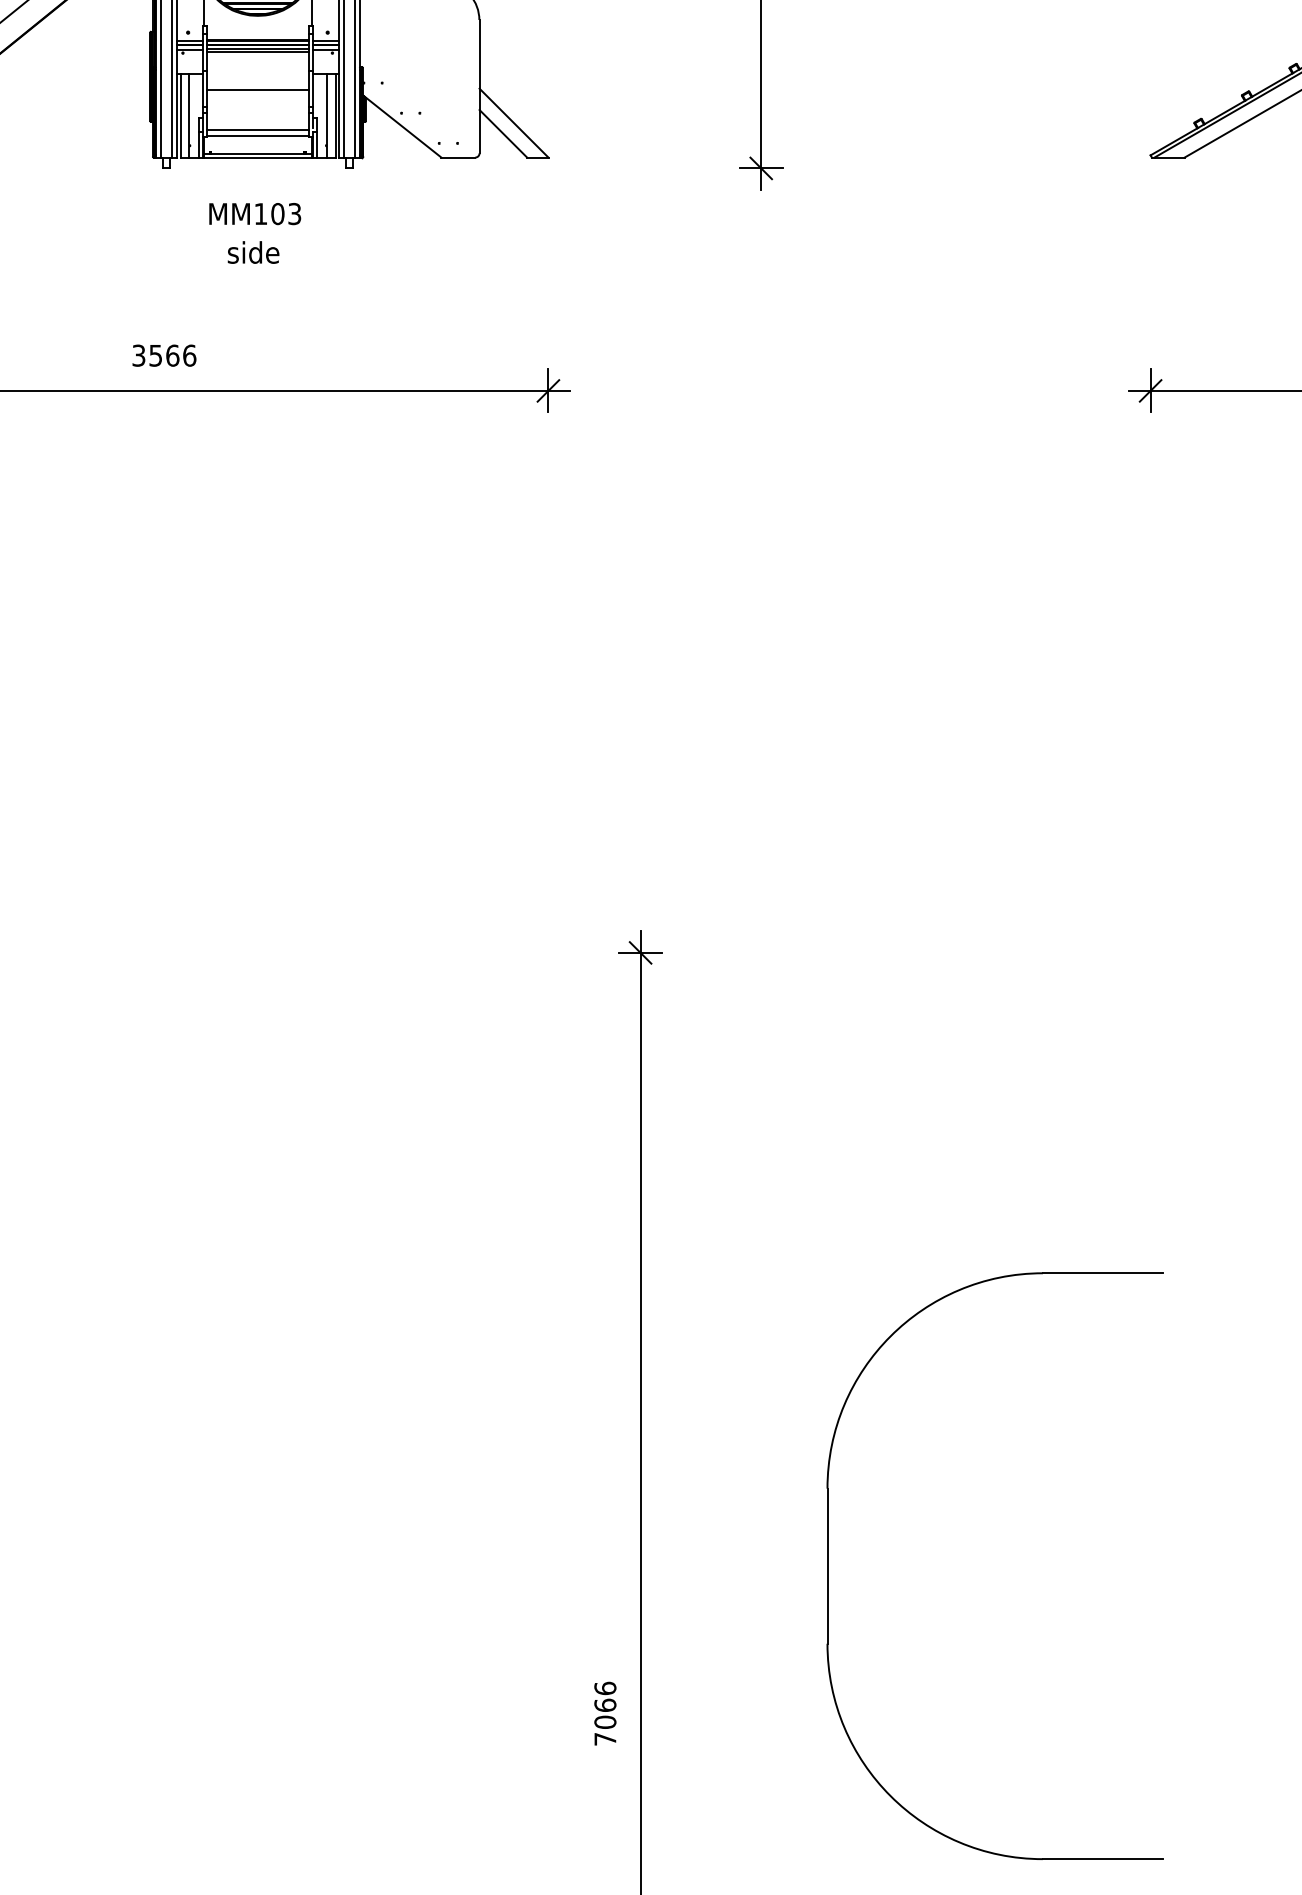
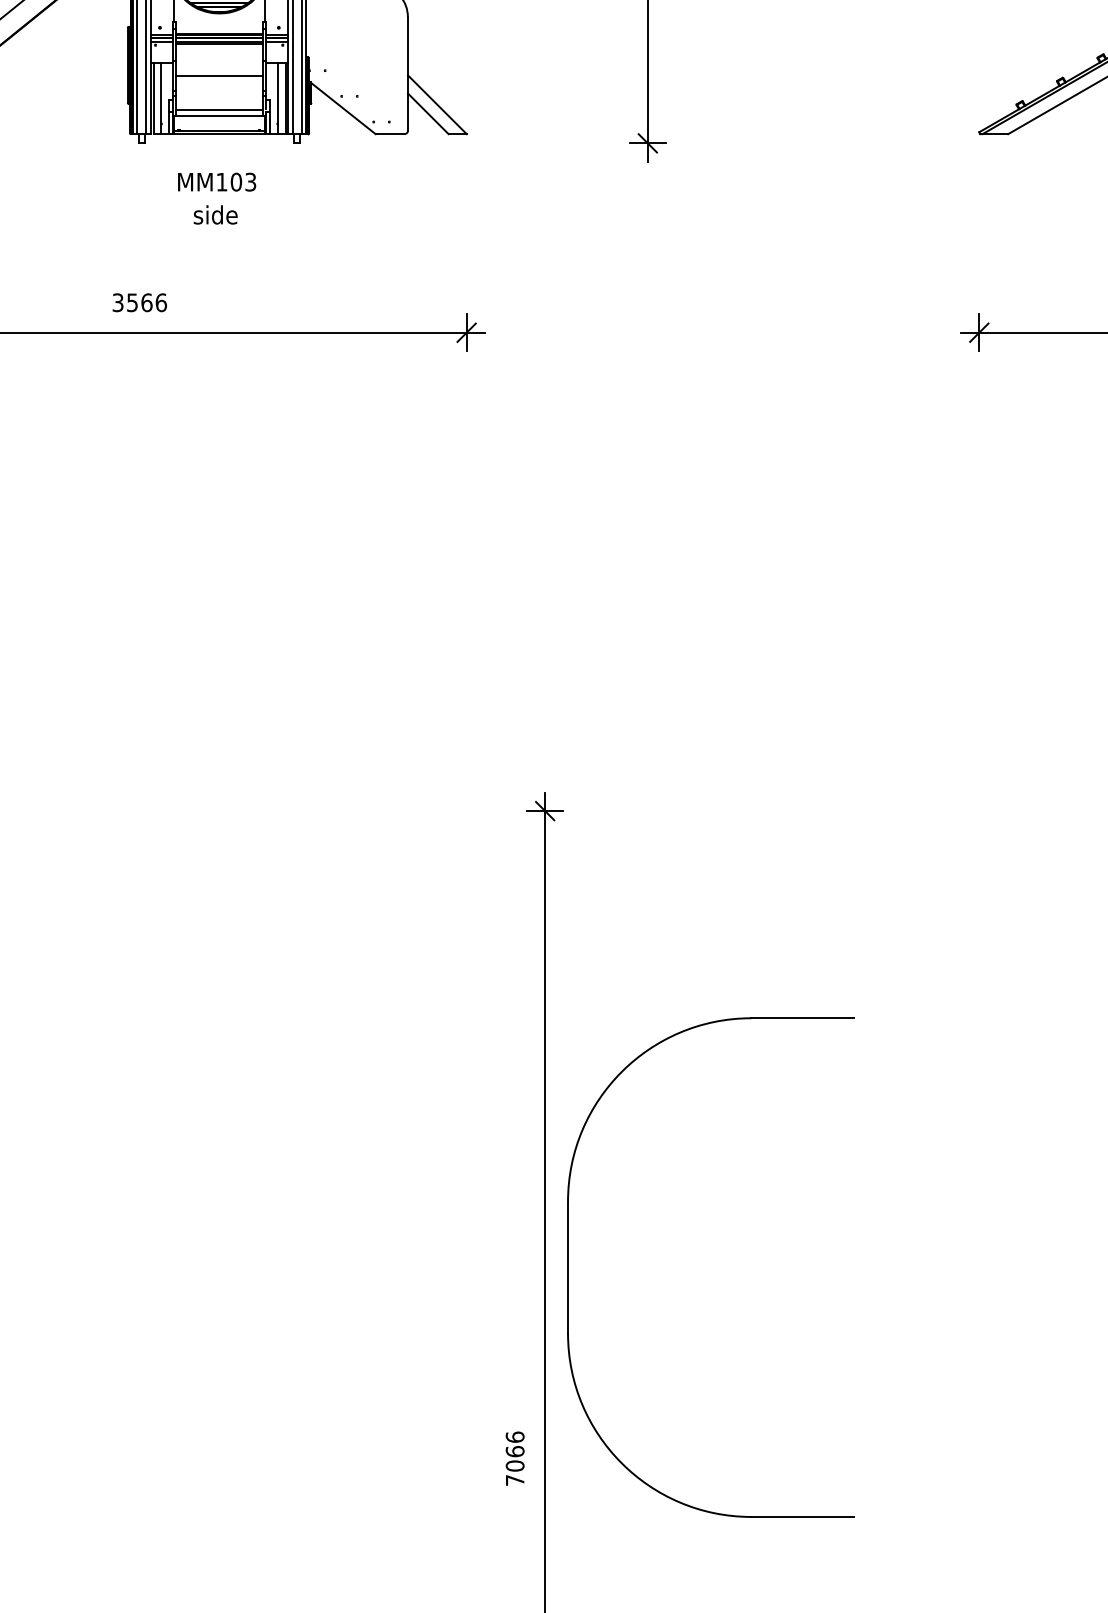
part: (828, 1565) -> (568, 1266), moved

